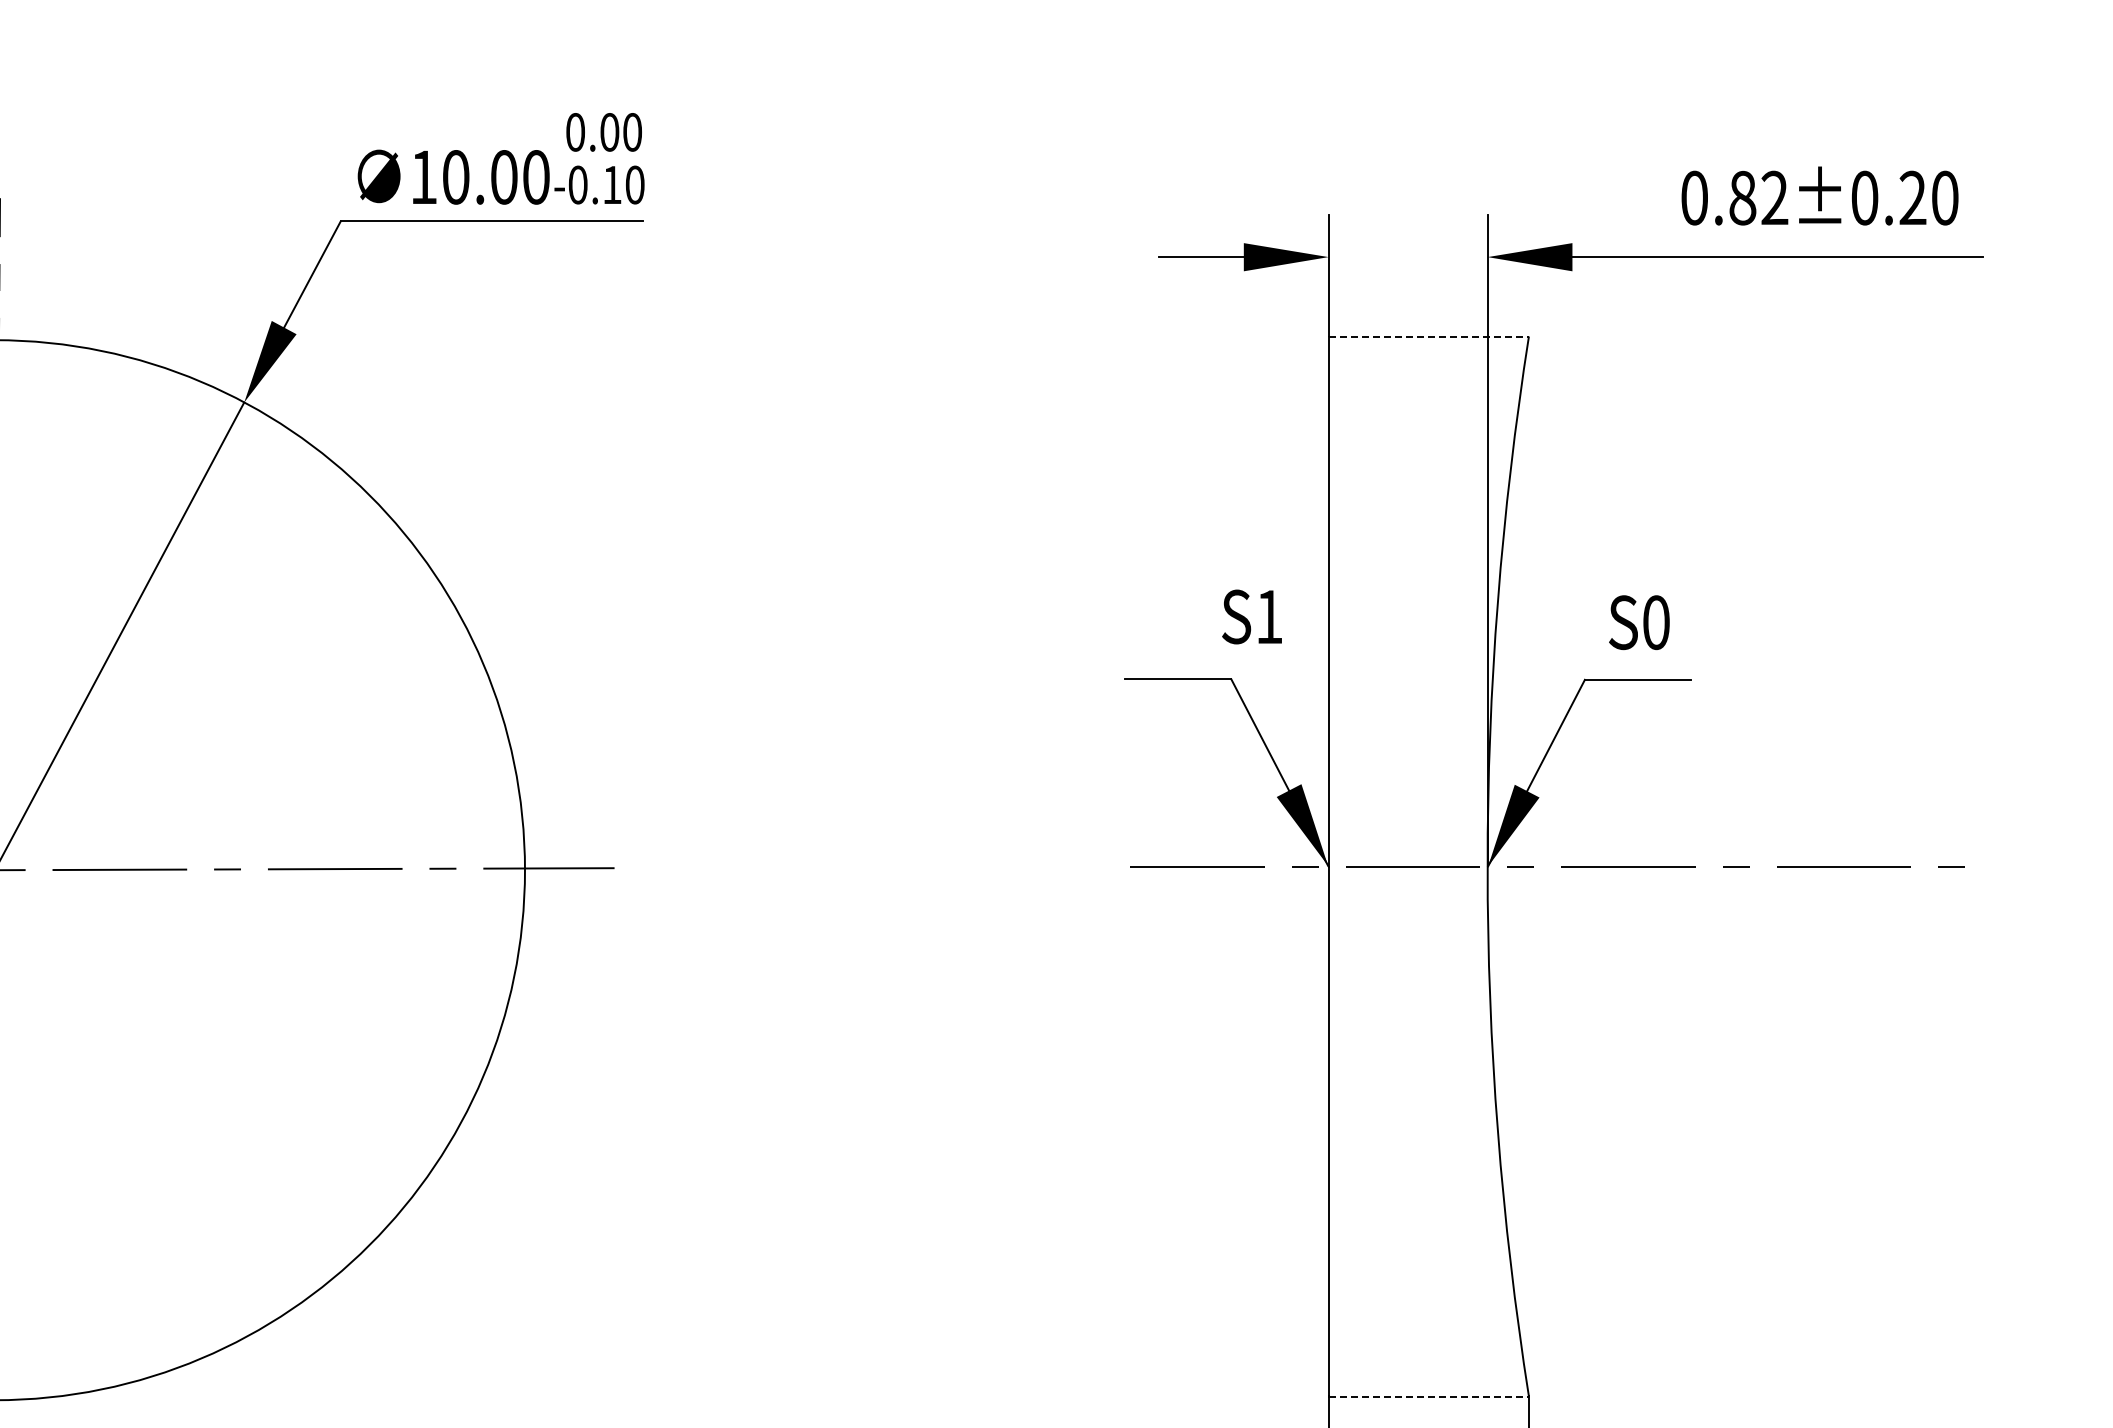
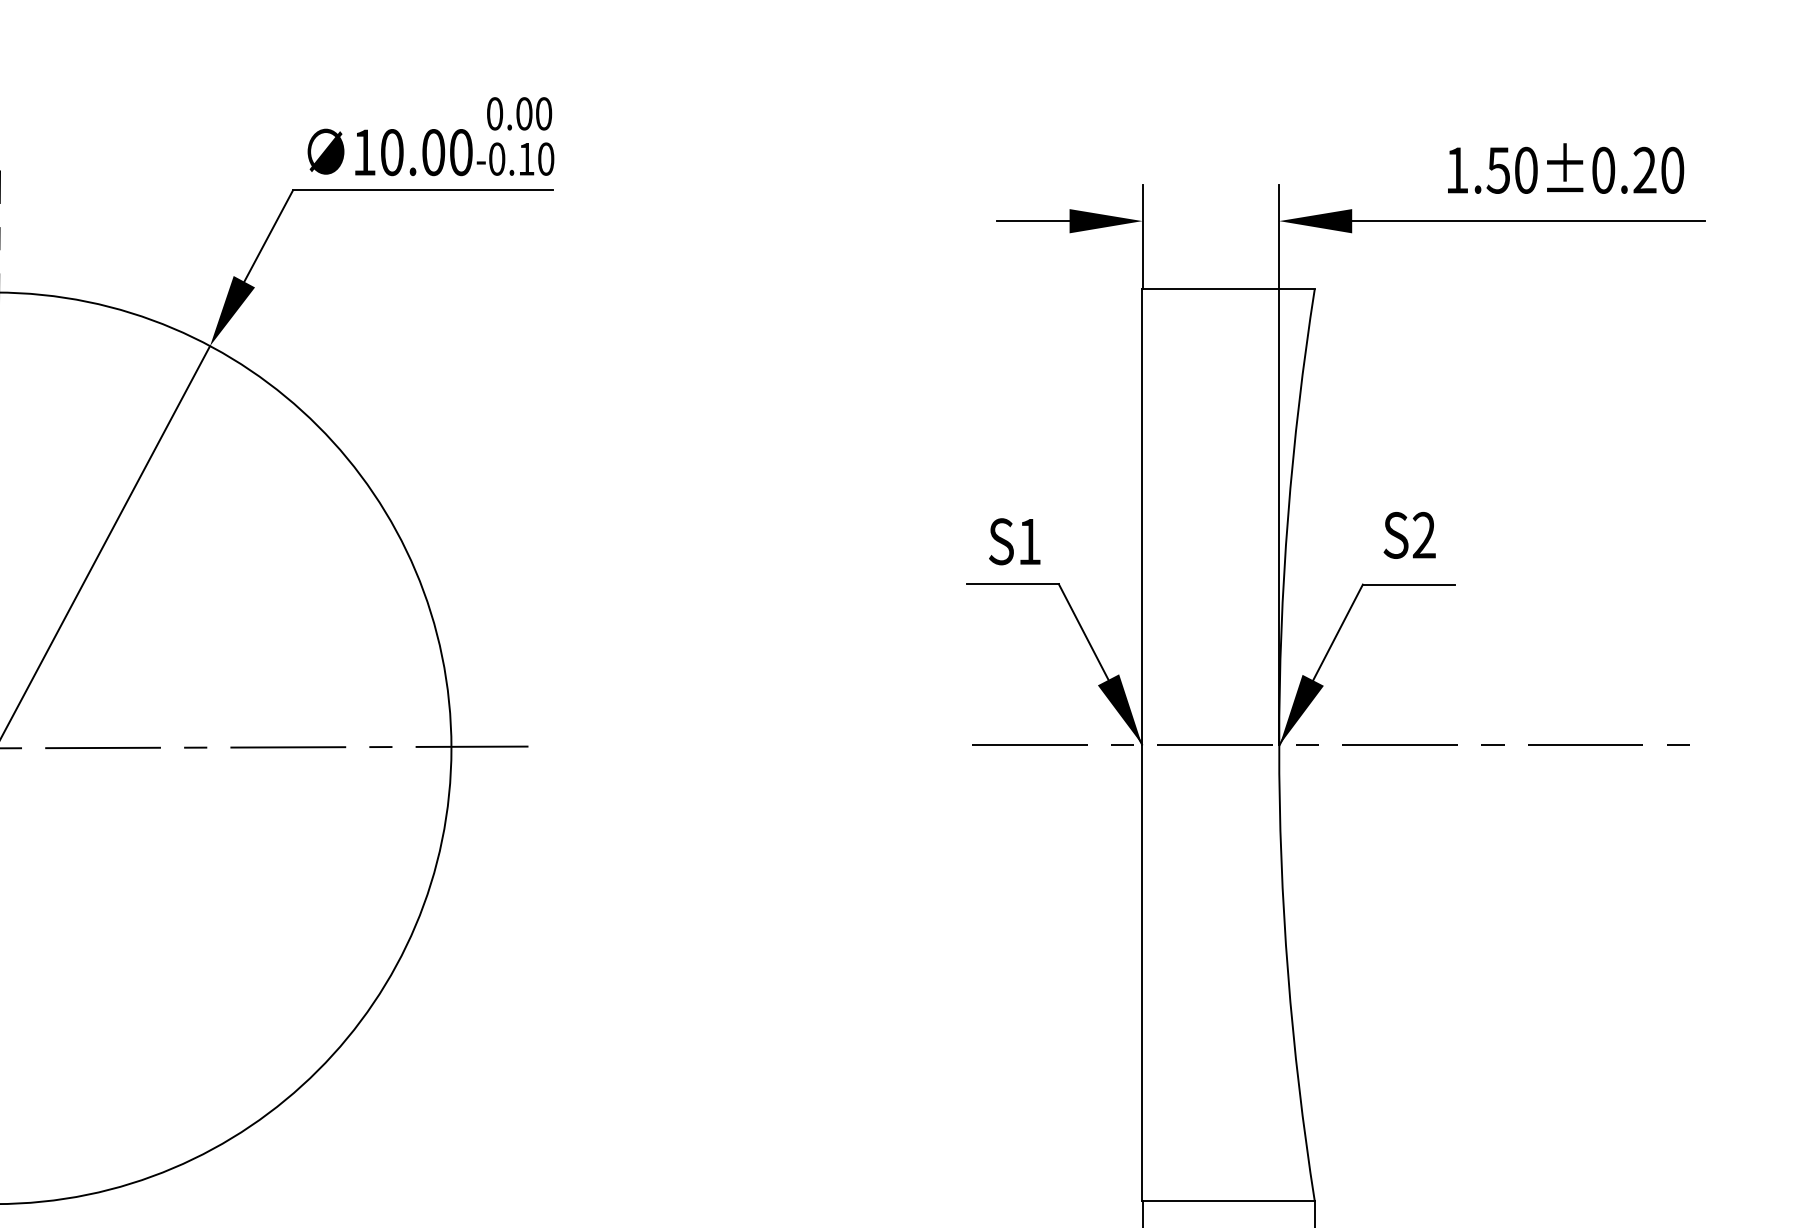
text: (1734, 197) -> (1491, 169), 0.82±0.20 -> 1.50±0.20
line: (1429, 336) -> (1229, 289), dashed -> solid
text: (1251, 616) -> (1014, 541), moved
text: (1656, 622) -> (1424, 535), S0 -> S2
line: (1429, 1396) -> (1229, 1200), dashed -> solid

